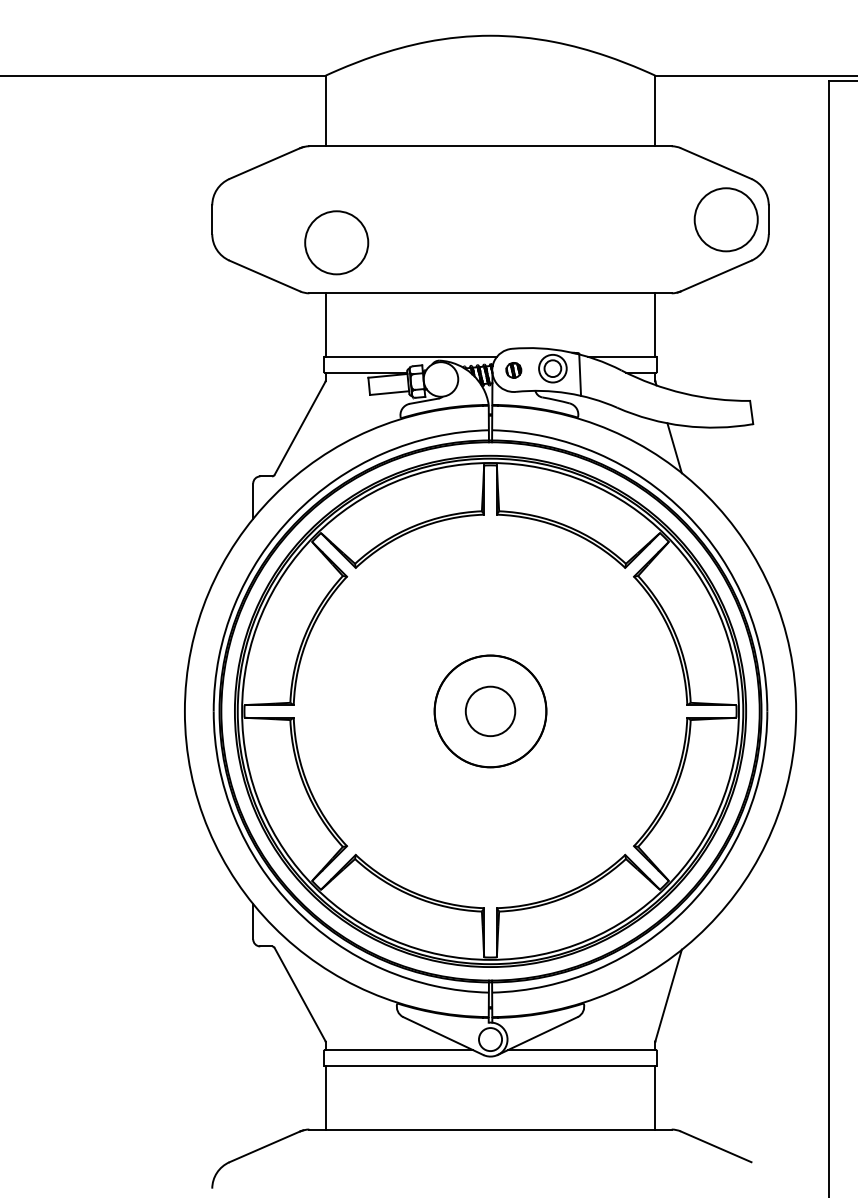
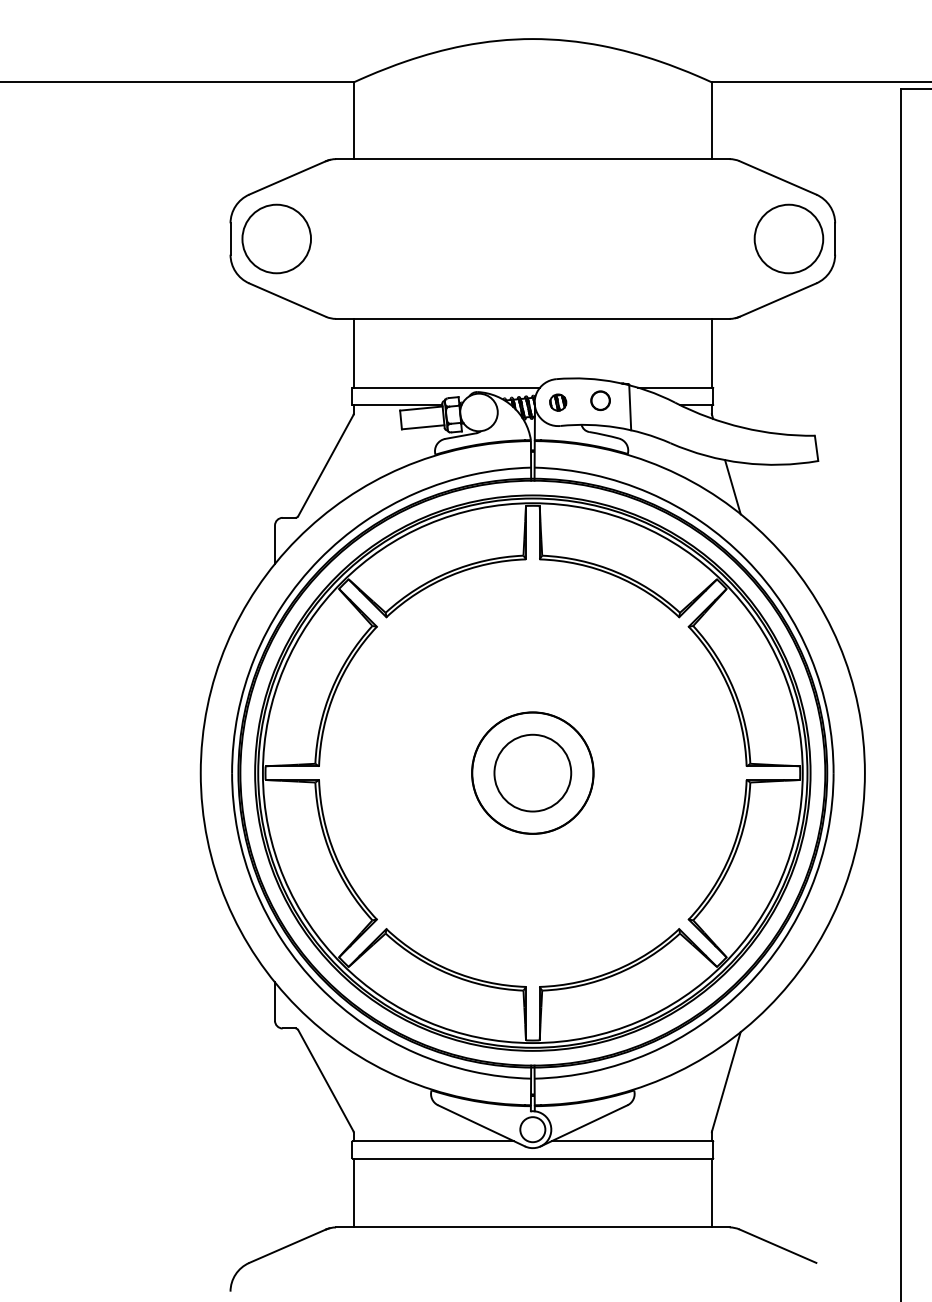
circle: (336, 242) -> (276, 238), moved
circle: (552, 368) -> (600, 400), size x0.62
circle: (490, 710) -> (532, 772), size x1.43

